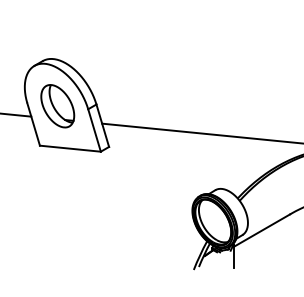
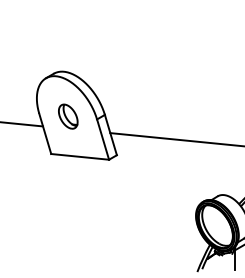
part: (57, 106) -> (67, 116), size x0.6

